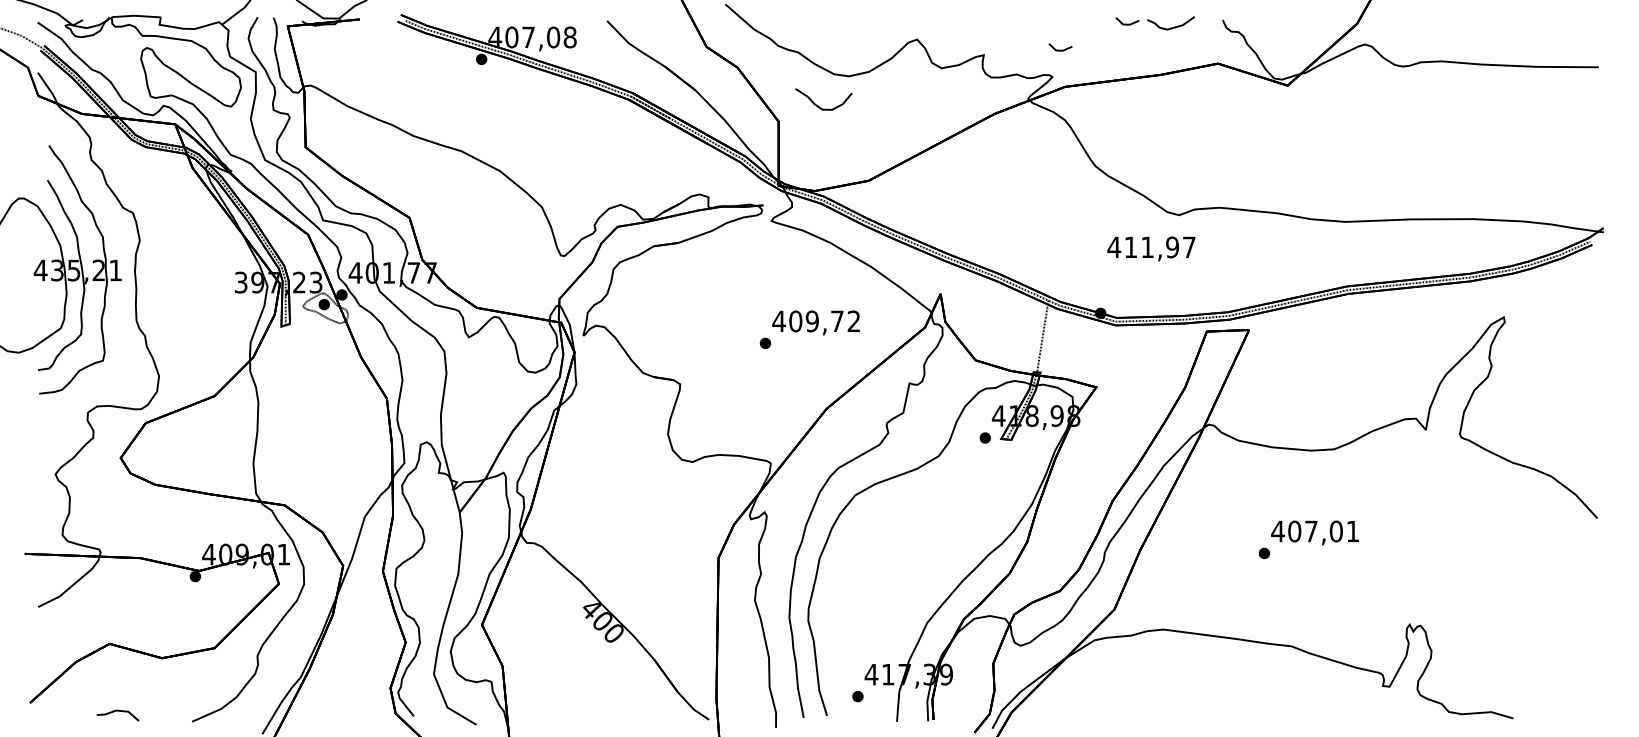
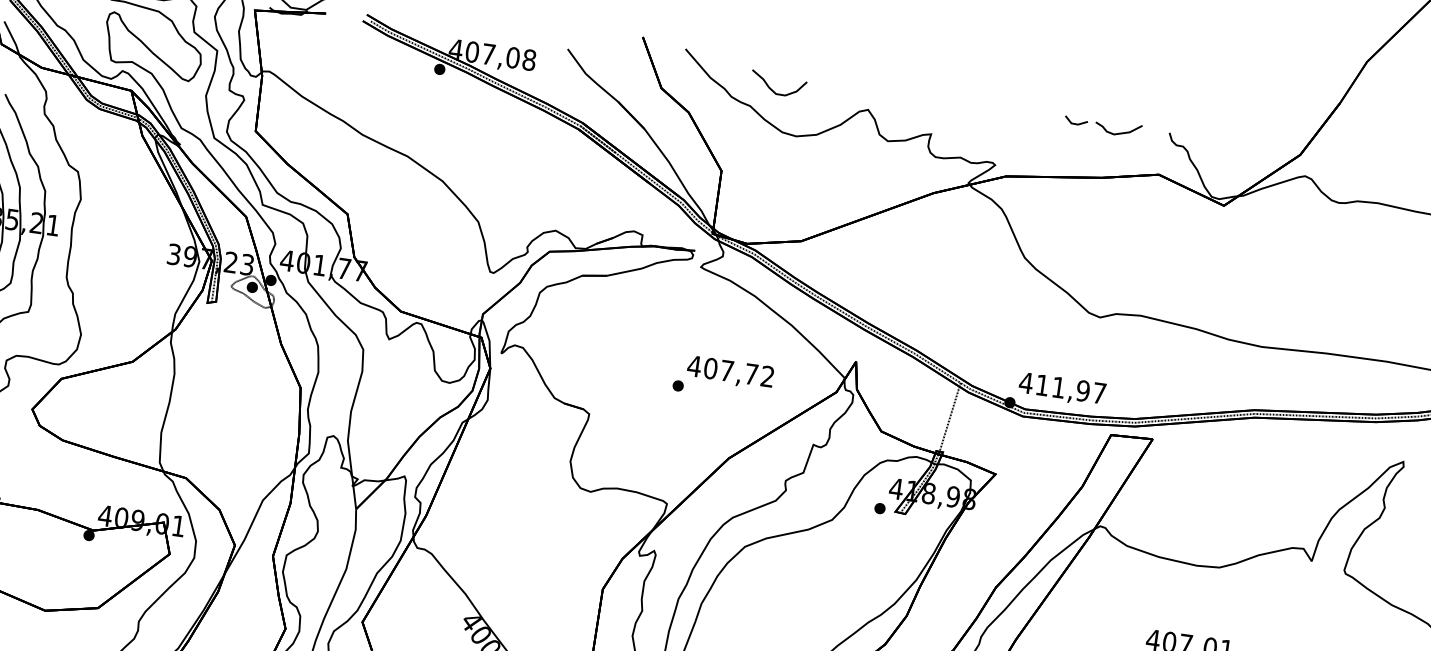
line: (1060, 49) -> (1006, 139), removed
curve: (818, 105) -> (772, 89), moved
text: (1151, 248) -> (1062, 389), moved
text: (811, 321) -> (726, 370), 409,72 -> 407,72

